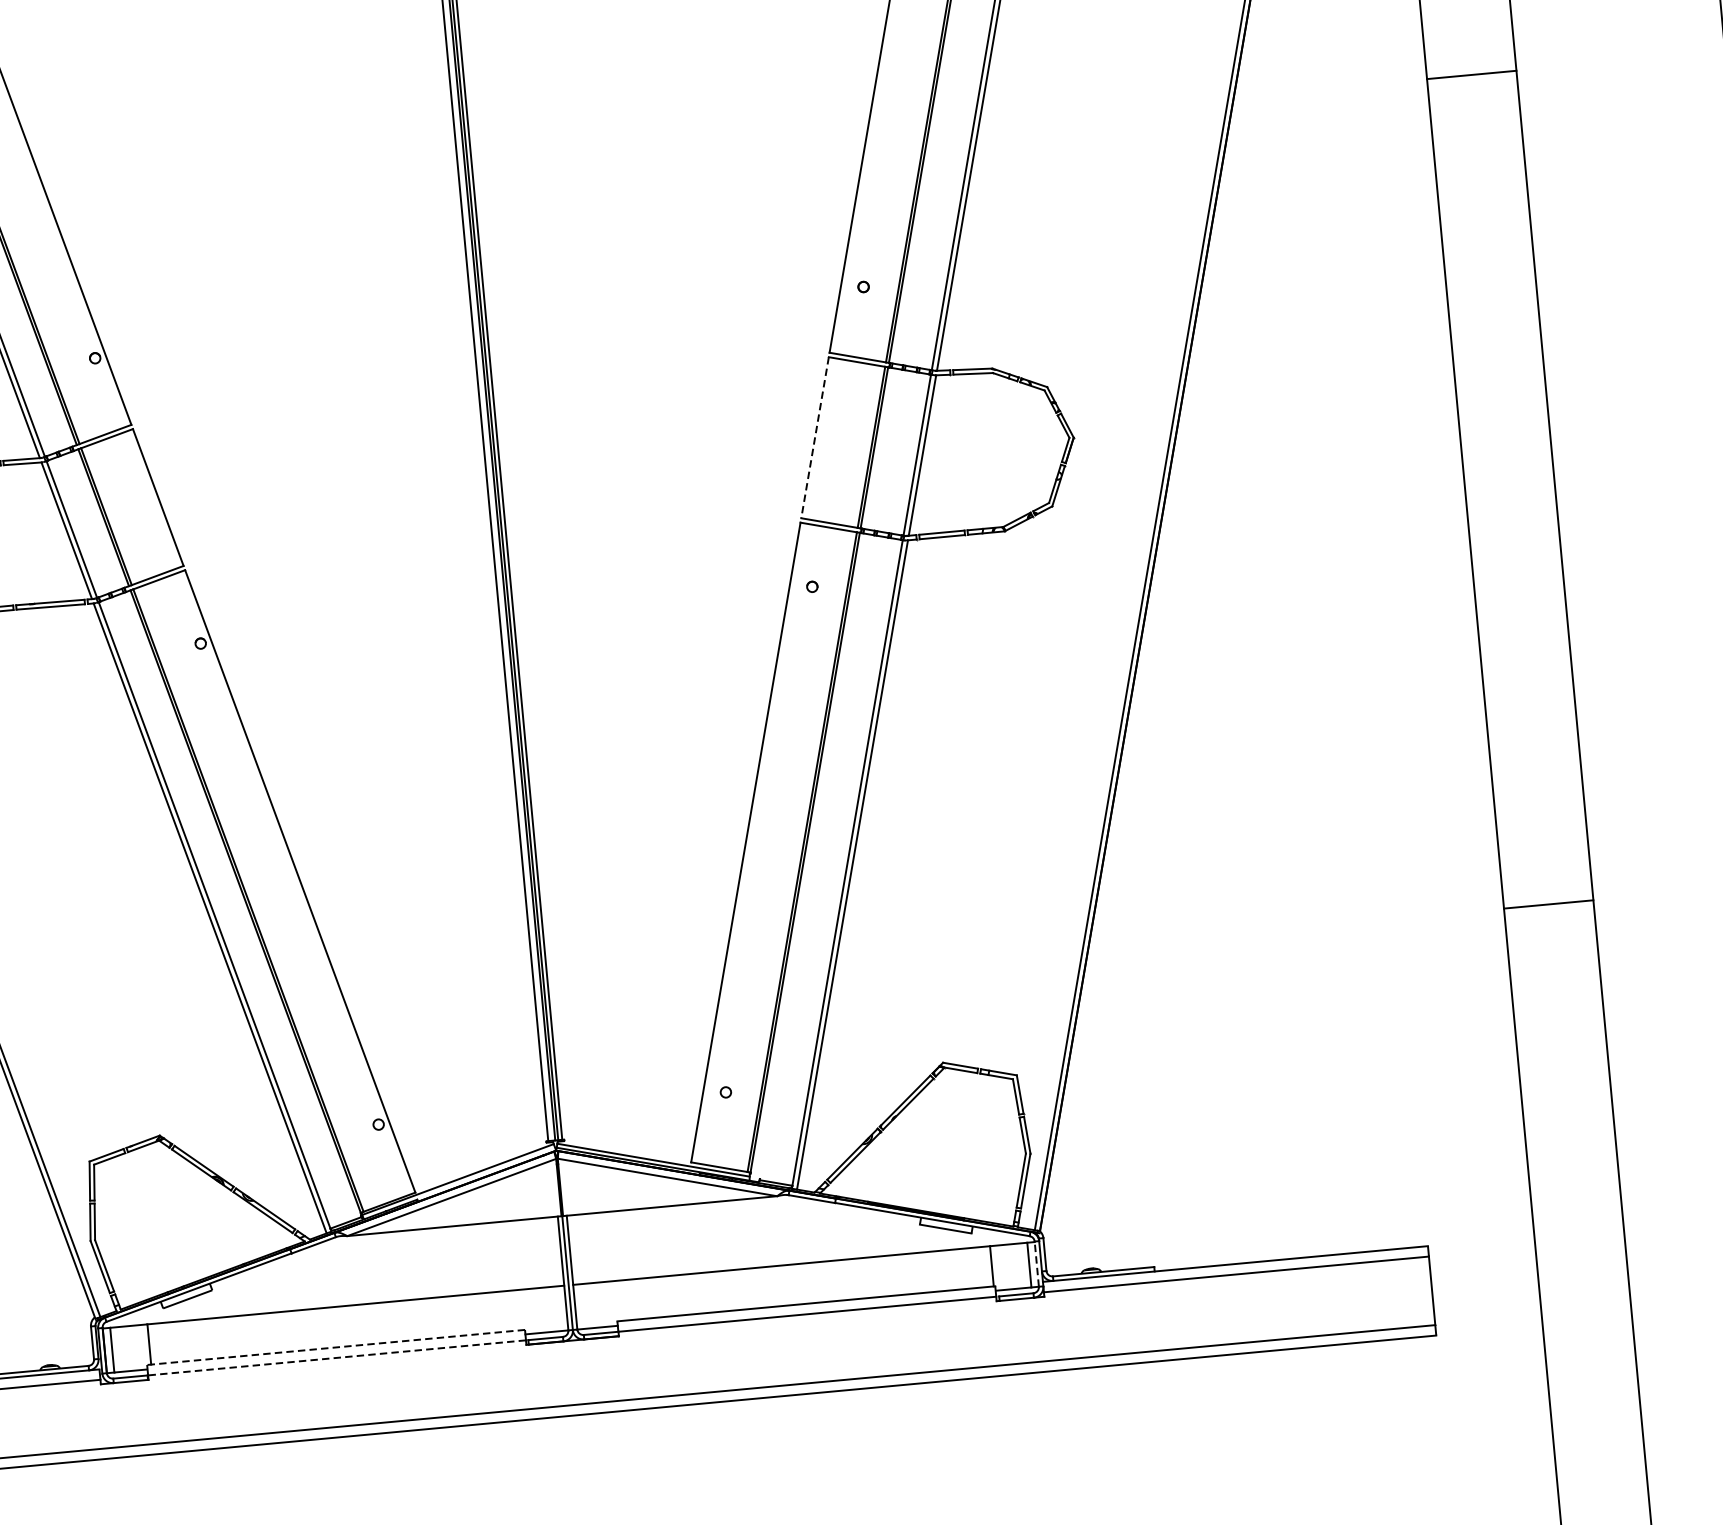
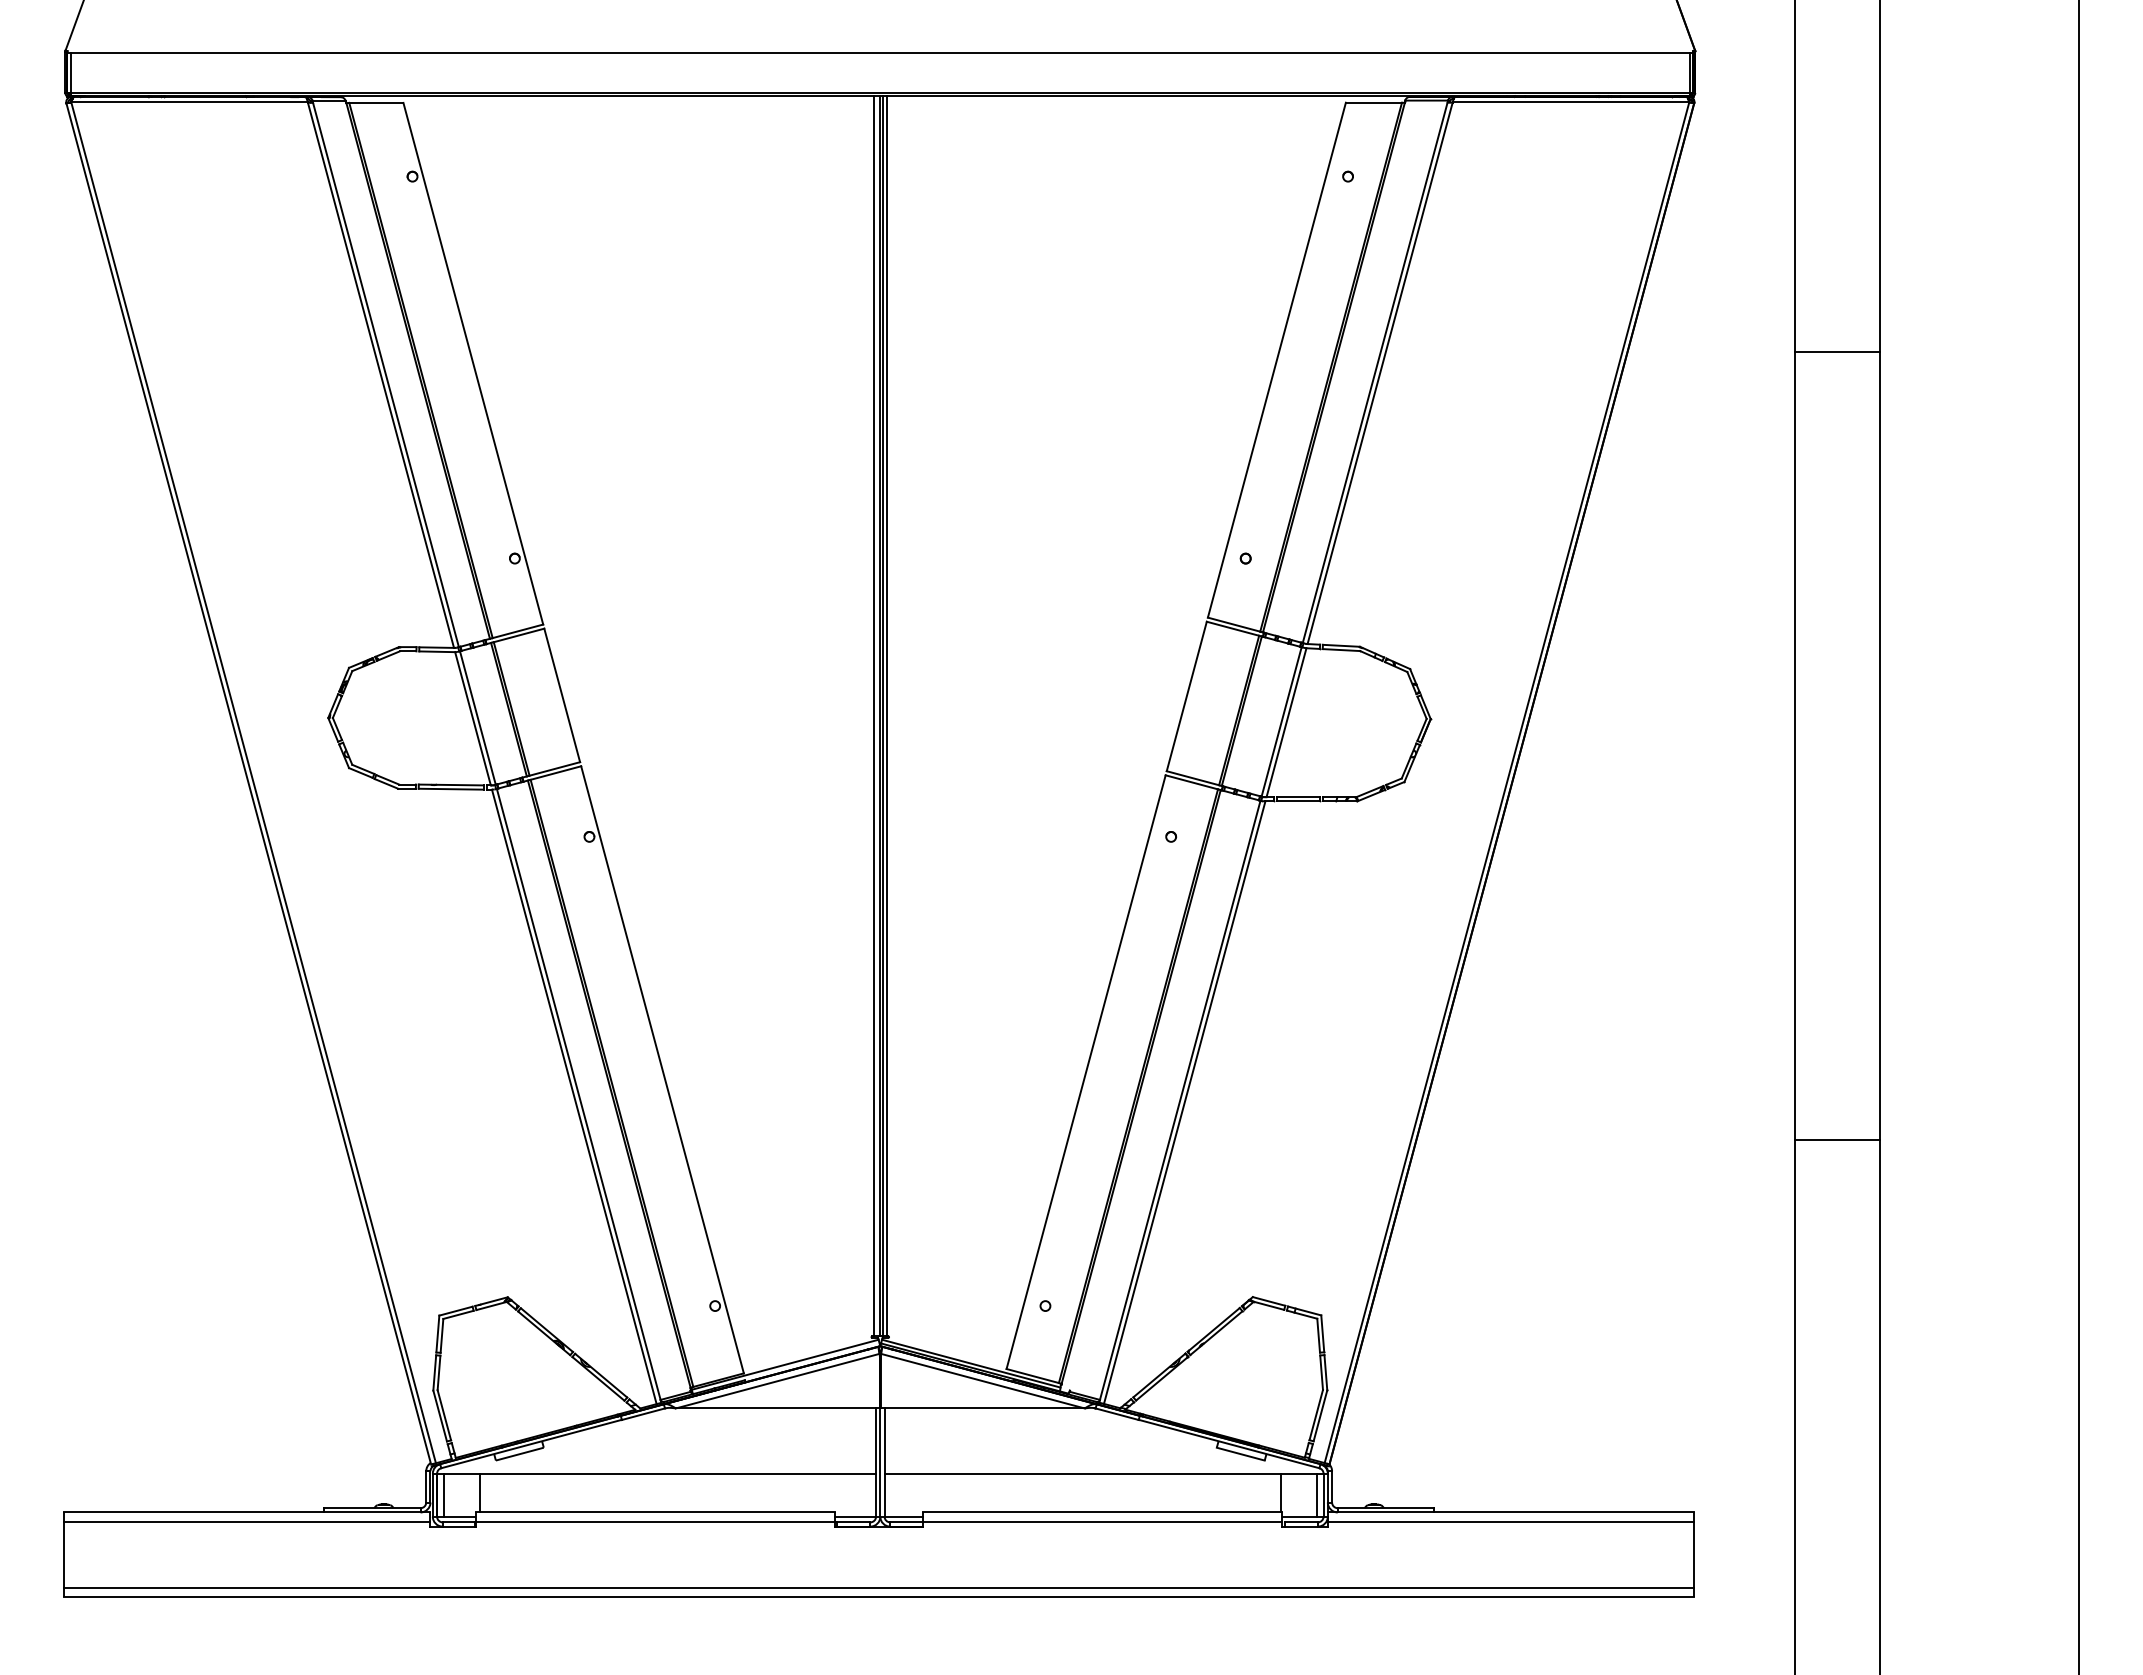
line: (1471, 74) -> (1837, 351), moved
line: (814, 437) -> (1186, 696), dashed -> solid
line: (1548, 904) -> (1837, 1139), moved
line: (1036, 1264) -> (1323, 1495), dashed -> solid
line: (336, 1347) -> (655, 1512), dashed -> solid
line: (337, 1358) -> (655, 1522), dashed -> solid

